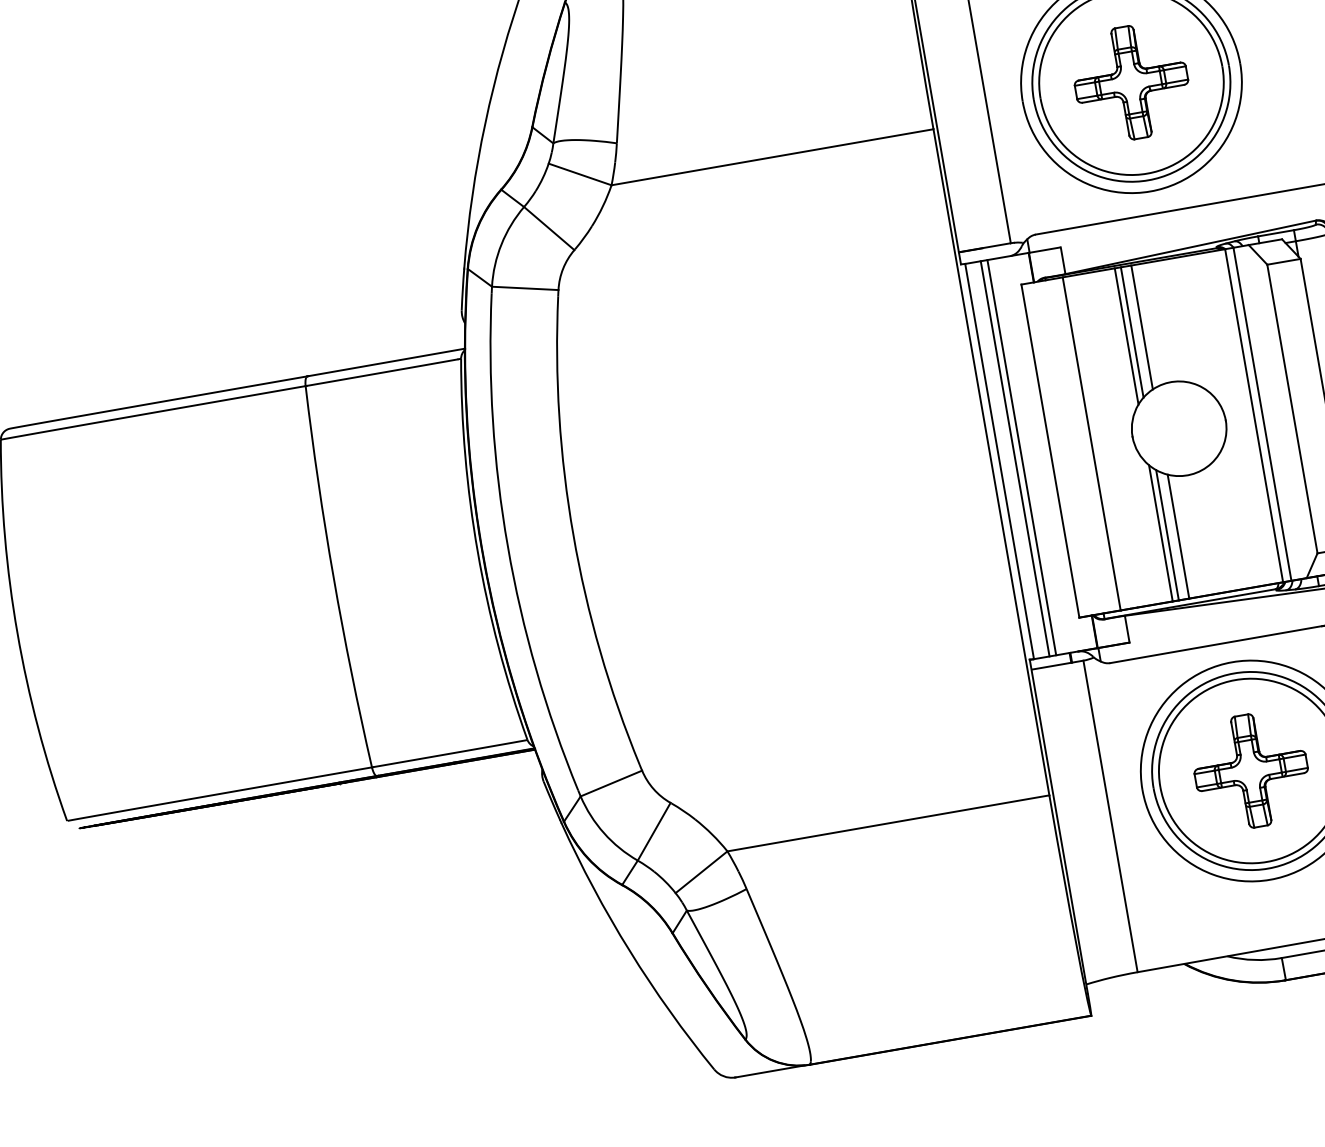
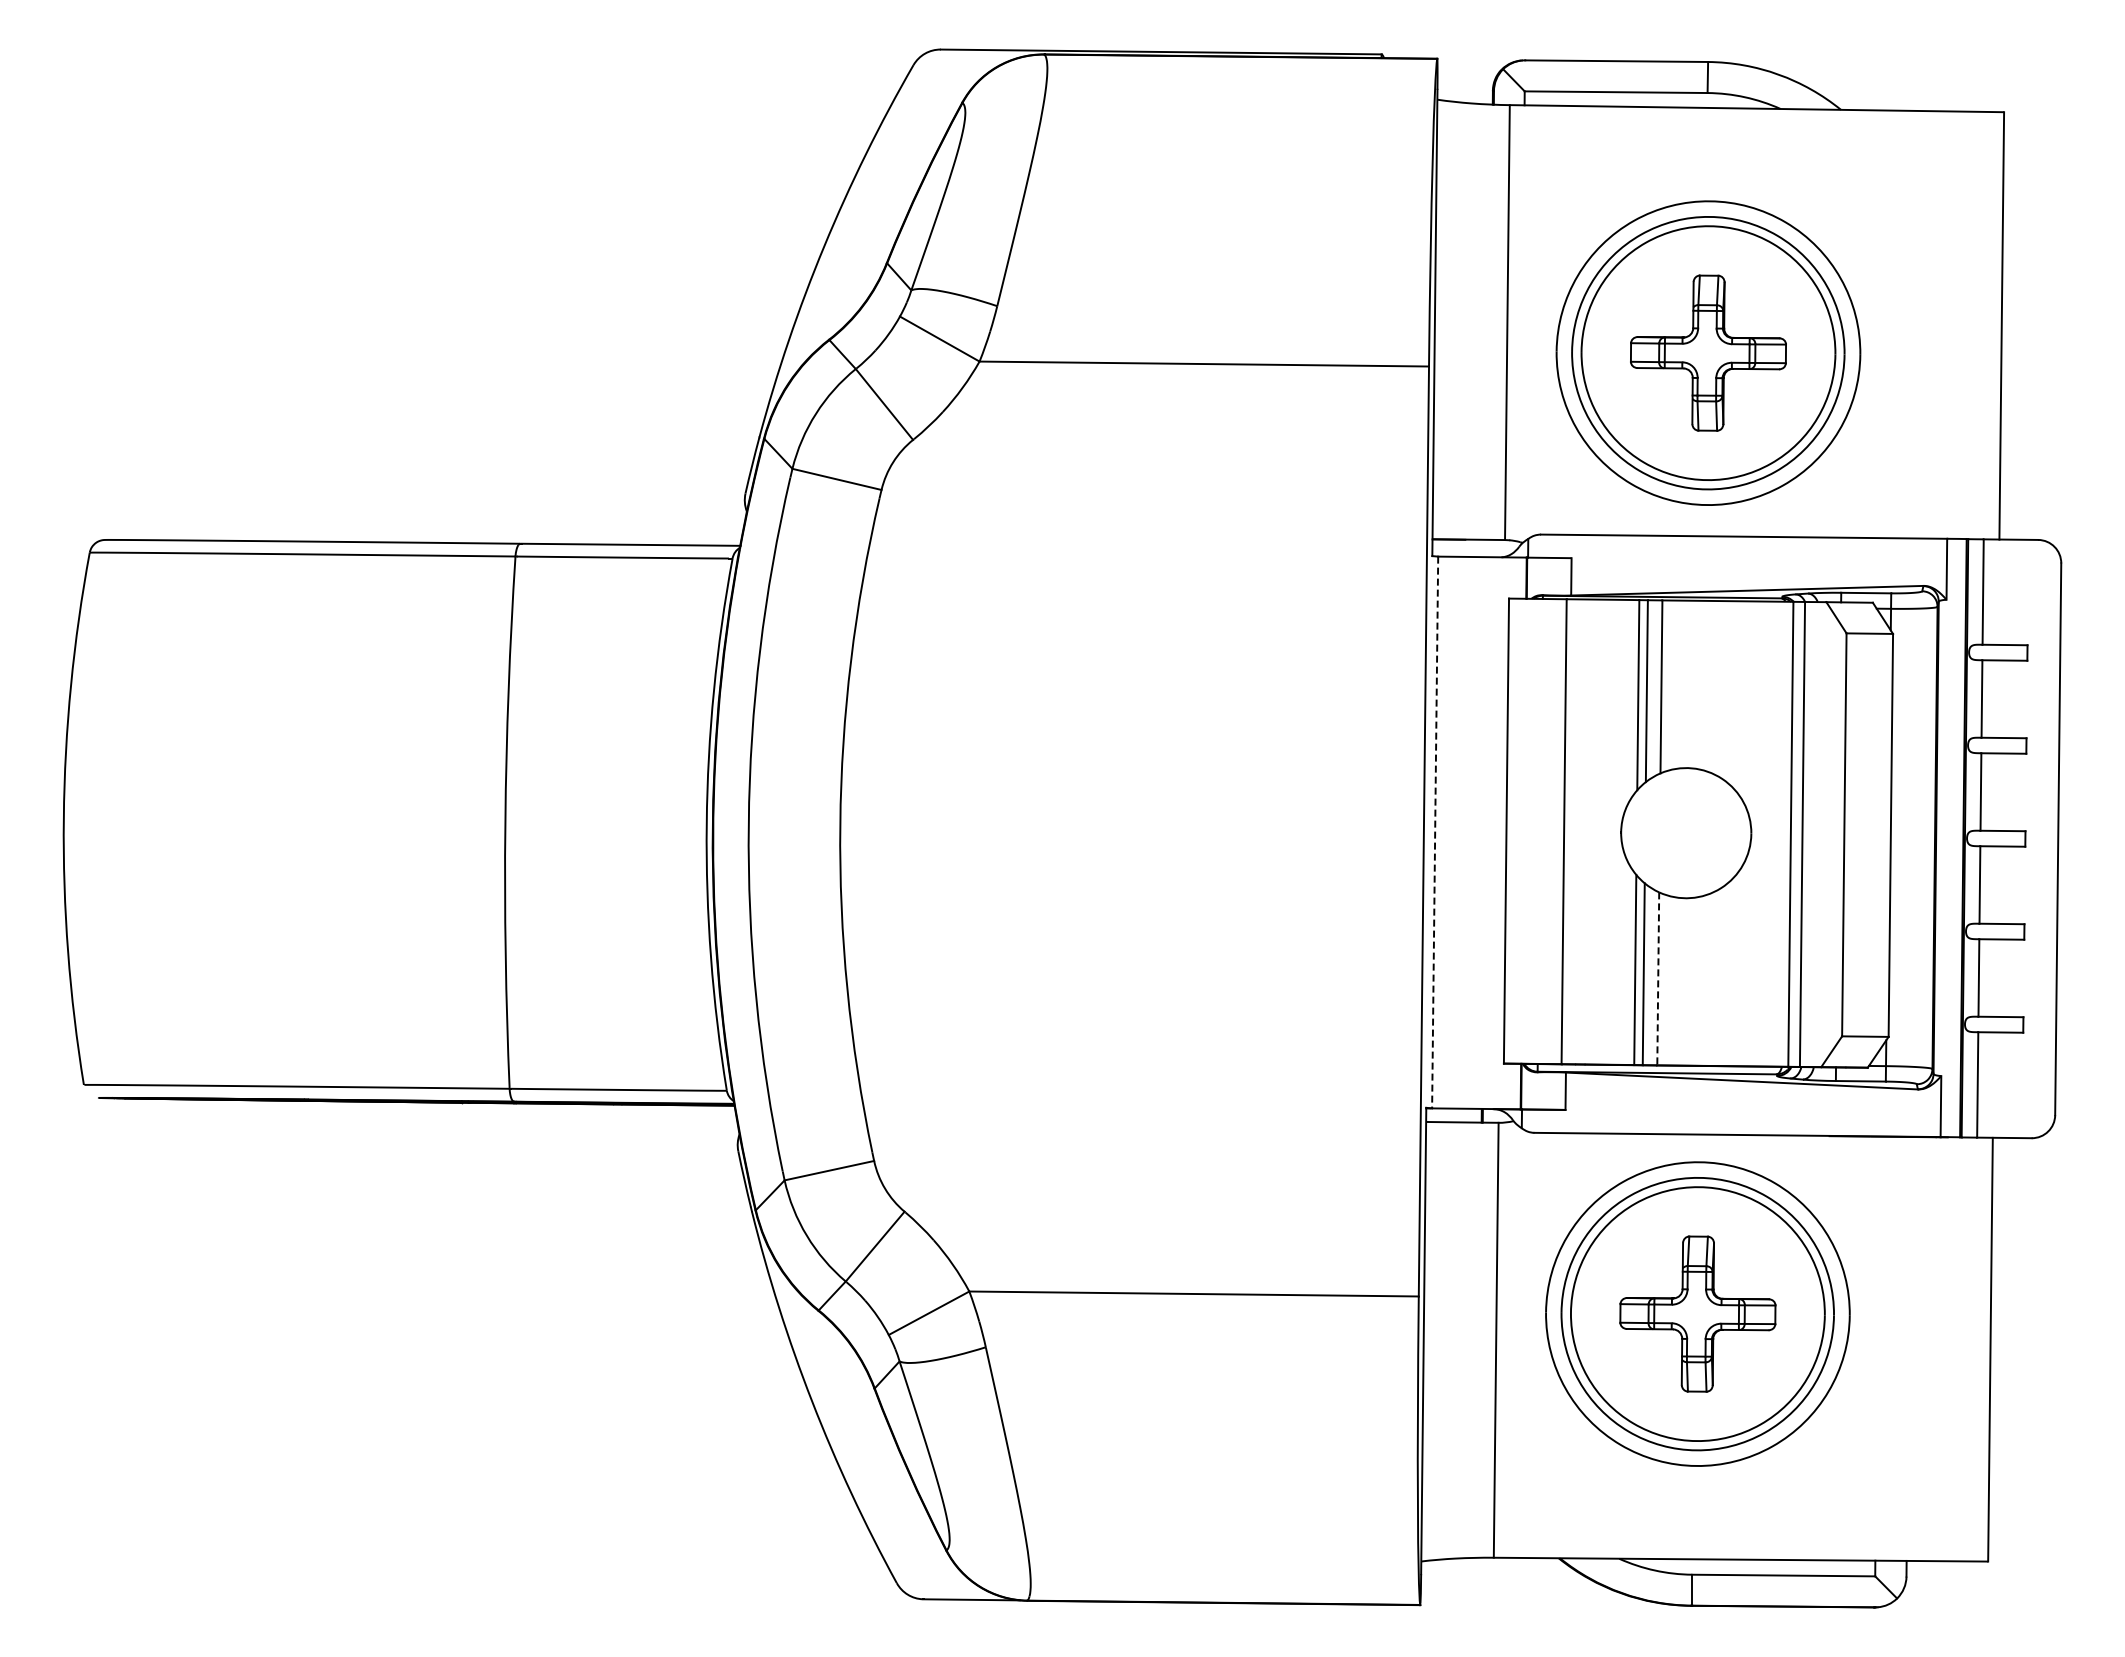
line: (1022, 457) -> (1466, 832), removed
line: (1014, 458) -> (1456, 832), removed
line: (999, 461) -> (1435, 832), solid -> dashed
line: (1178, 536) -> (1658, 978), solid -> dashed

